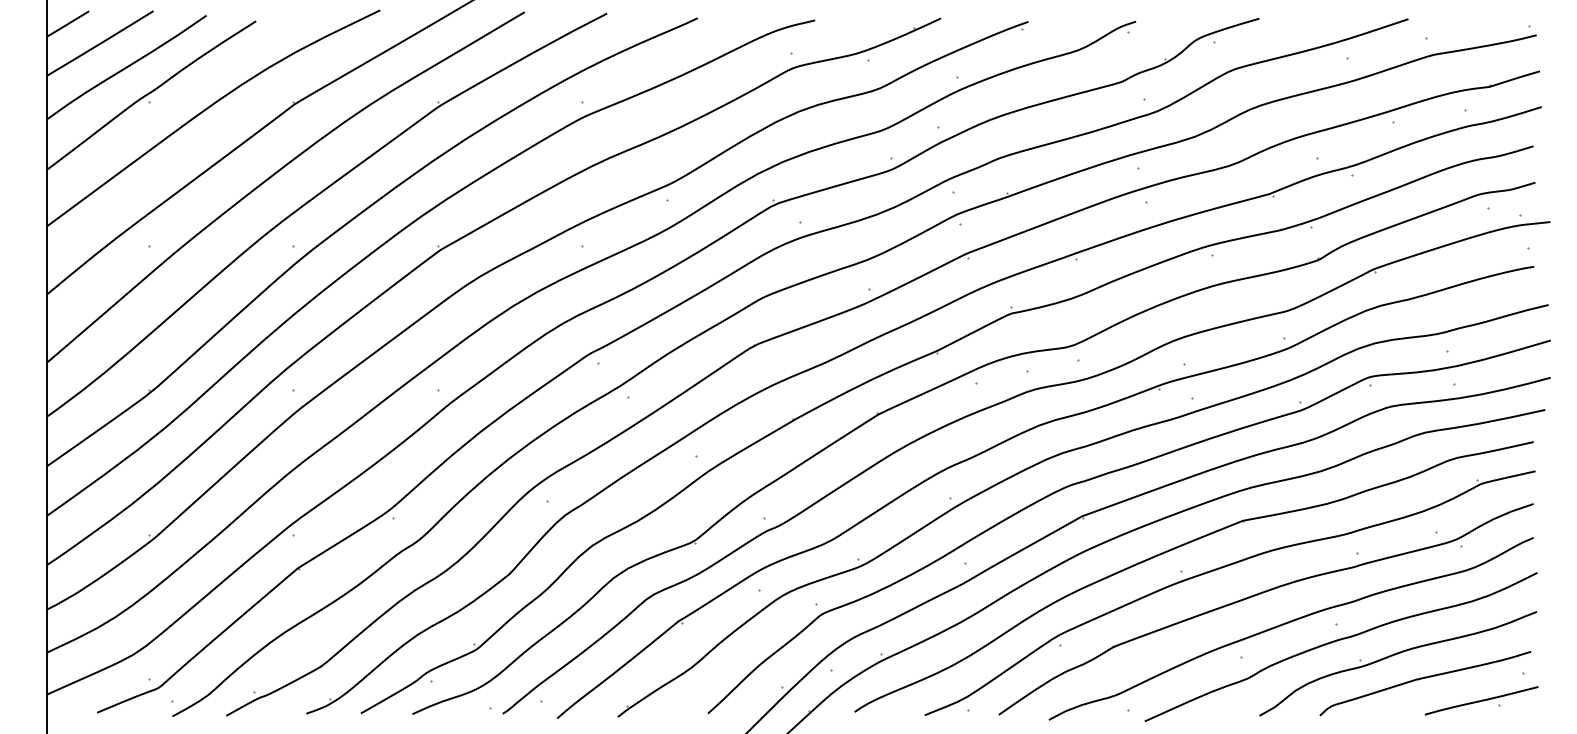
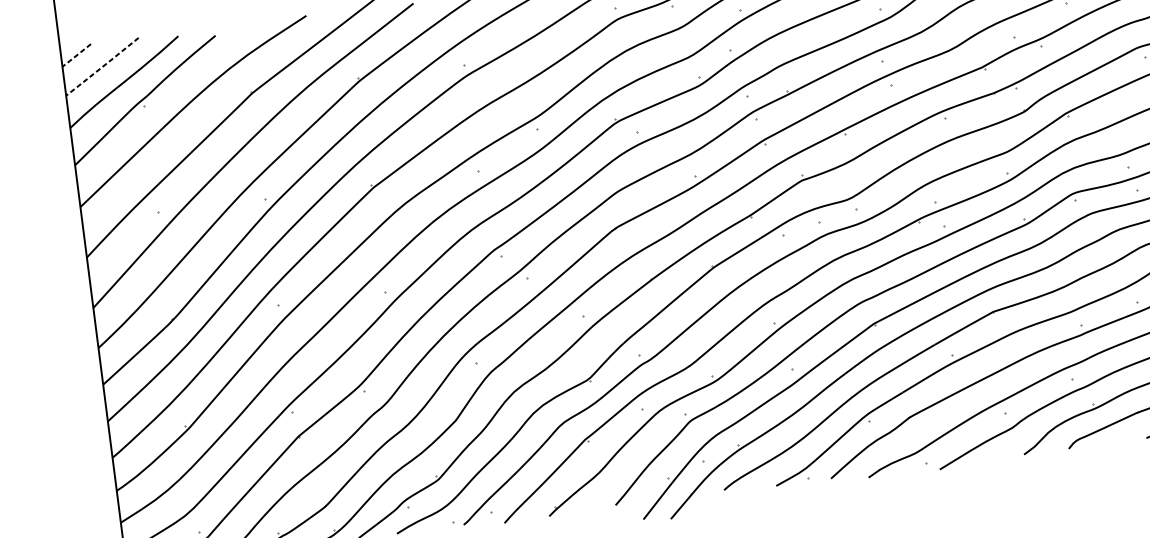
line: (67, 24) -> (76, 55), solid -> dashed
line: (100, 43) -> (102, 66), solid -> dashed

